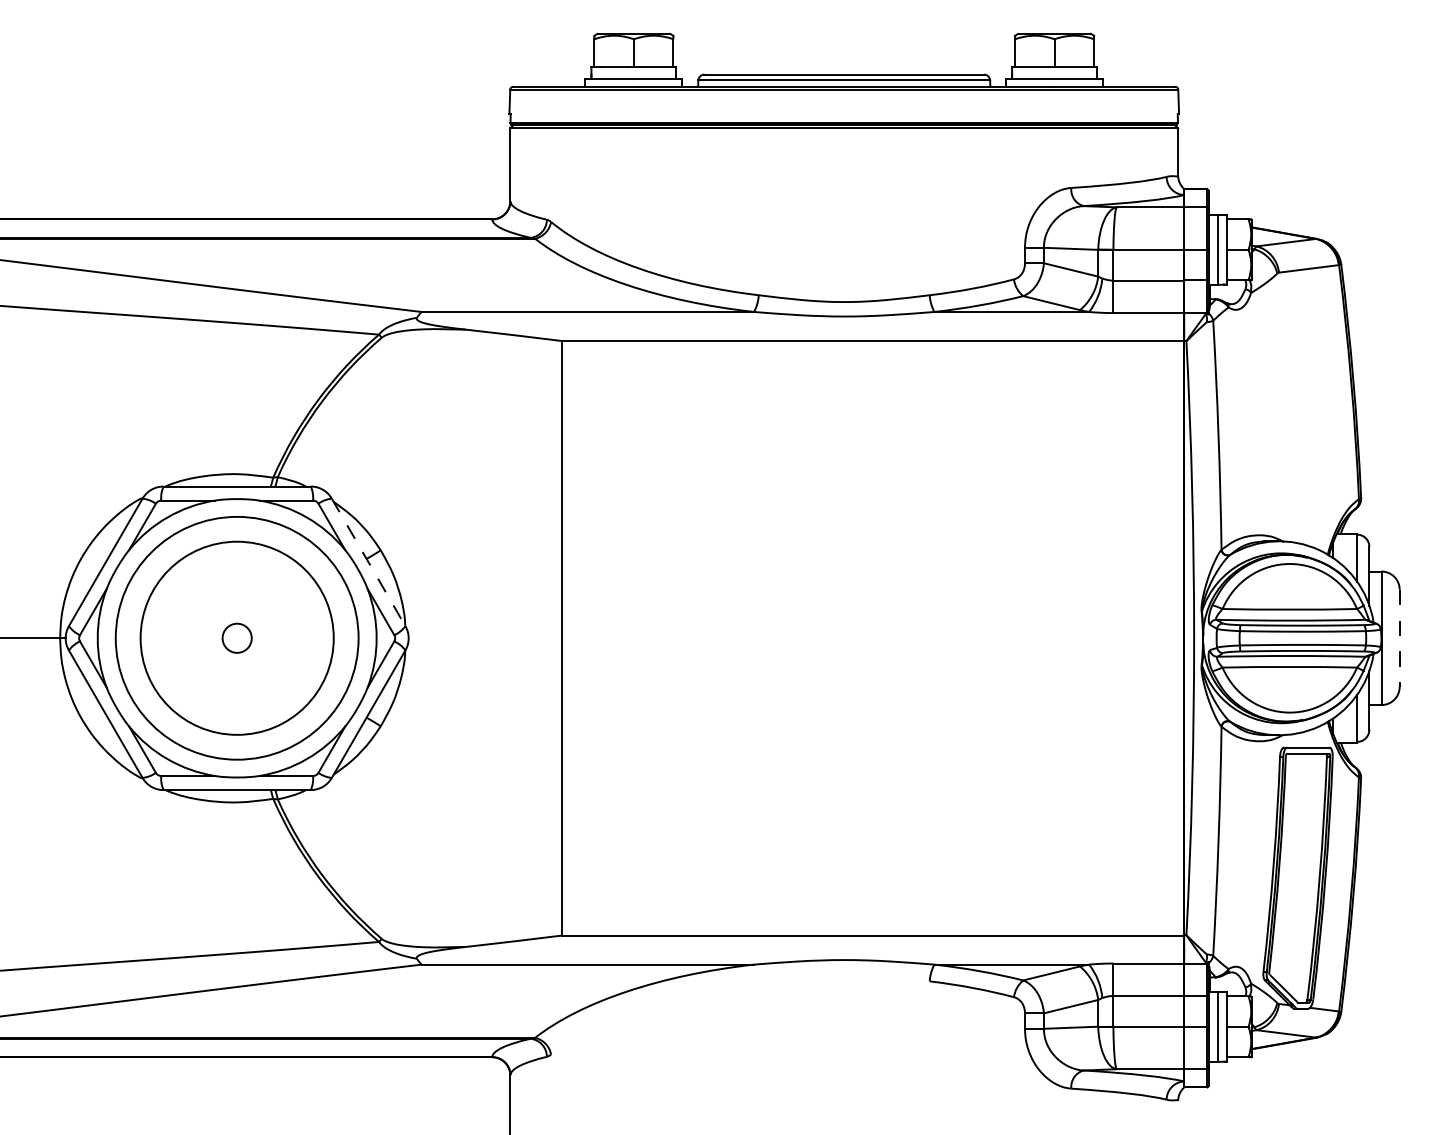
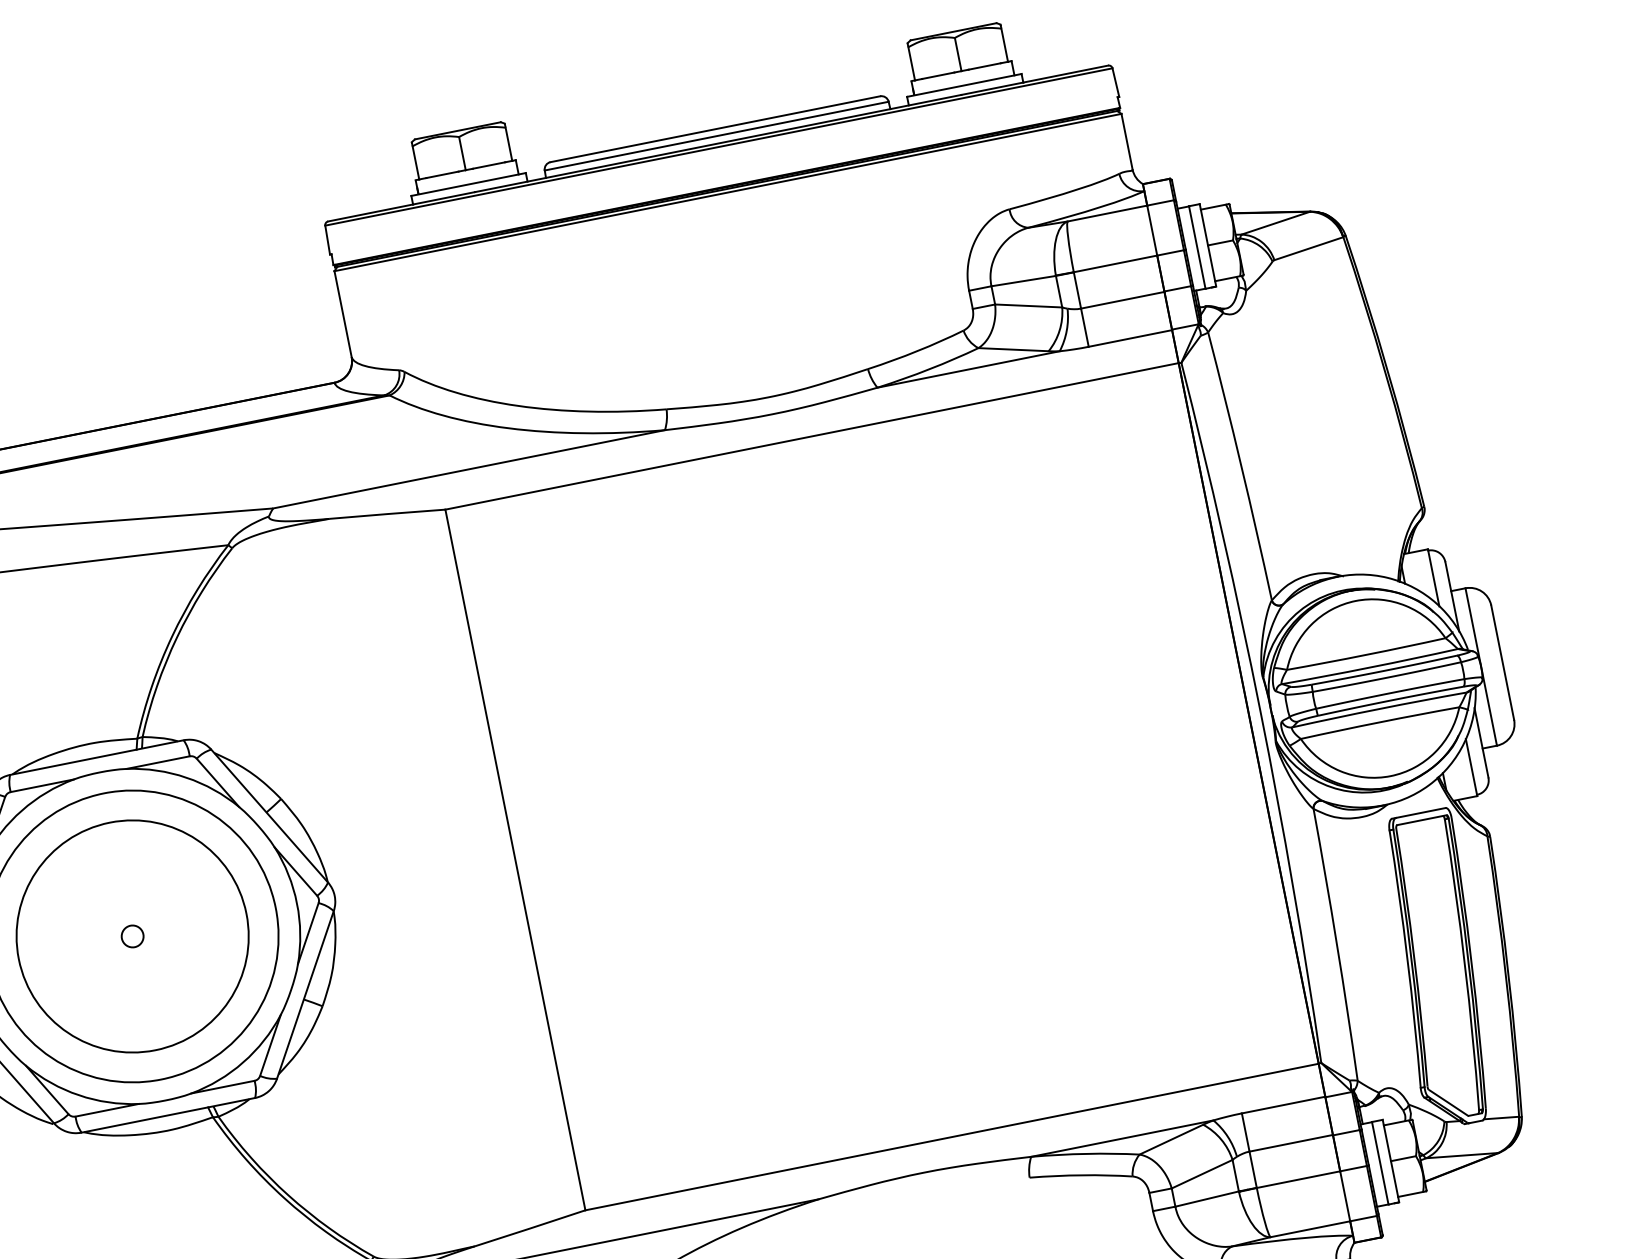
line: (368, 562) -> (269, 816), dashed -> solid
circle: (237, 638) -> (133, 936), size x0.62
line: (1399, 638) -> (1502, 662), dashed -> solid

